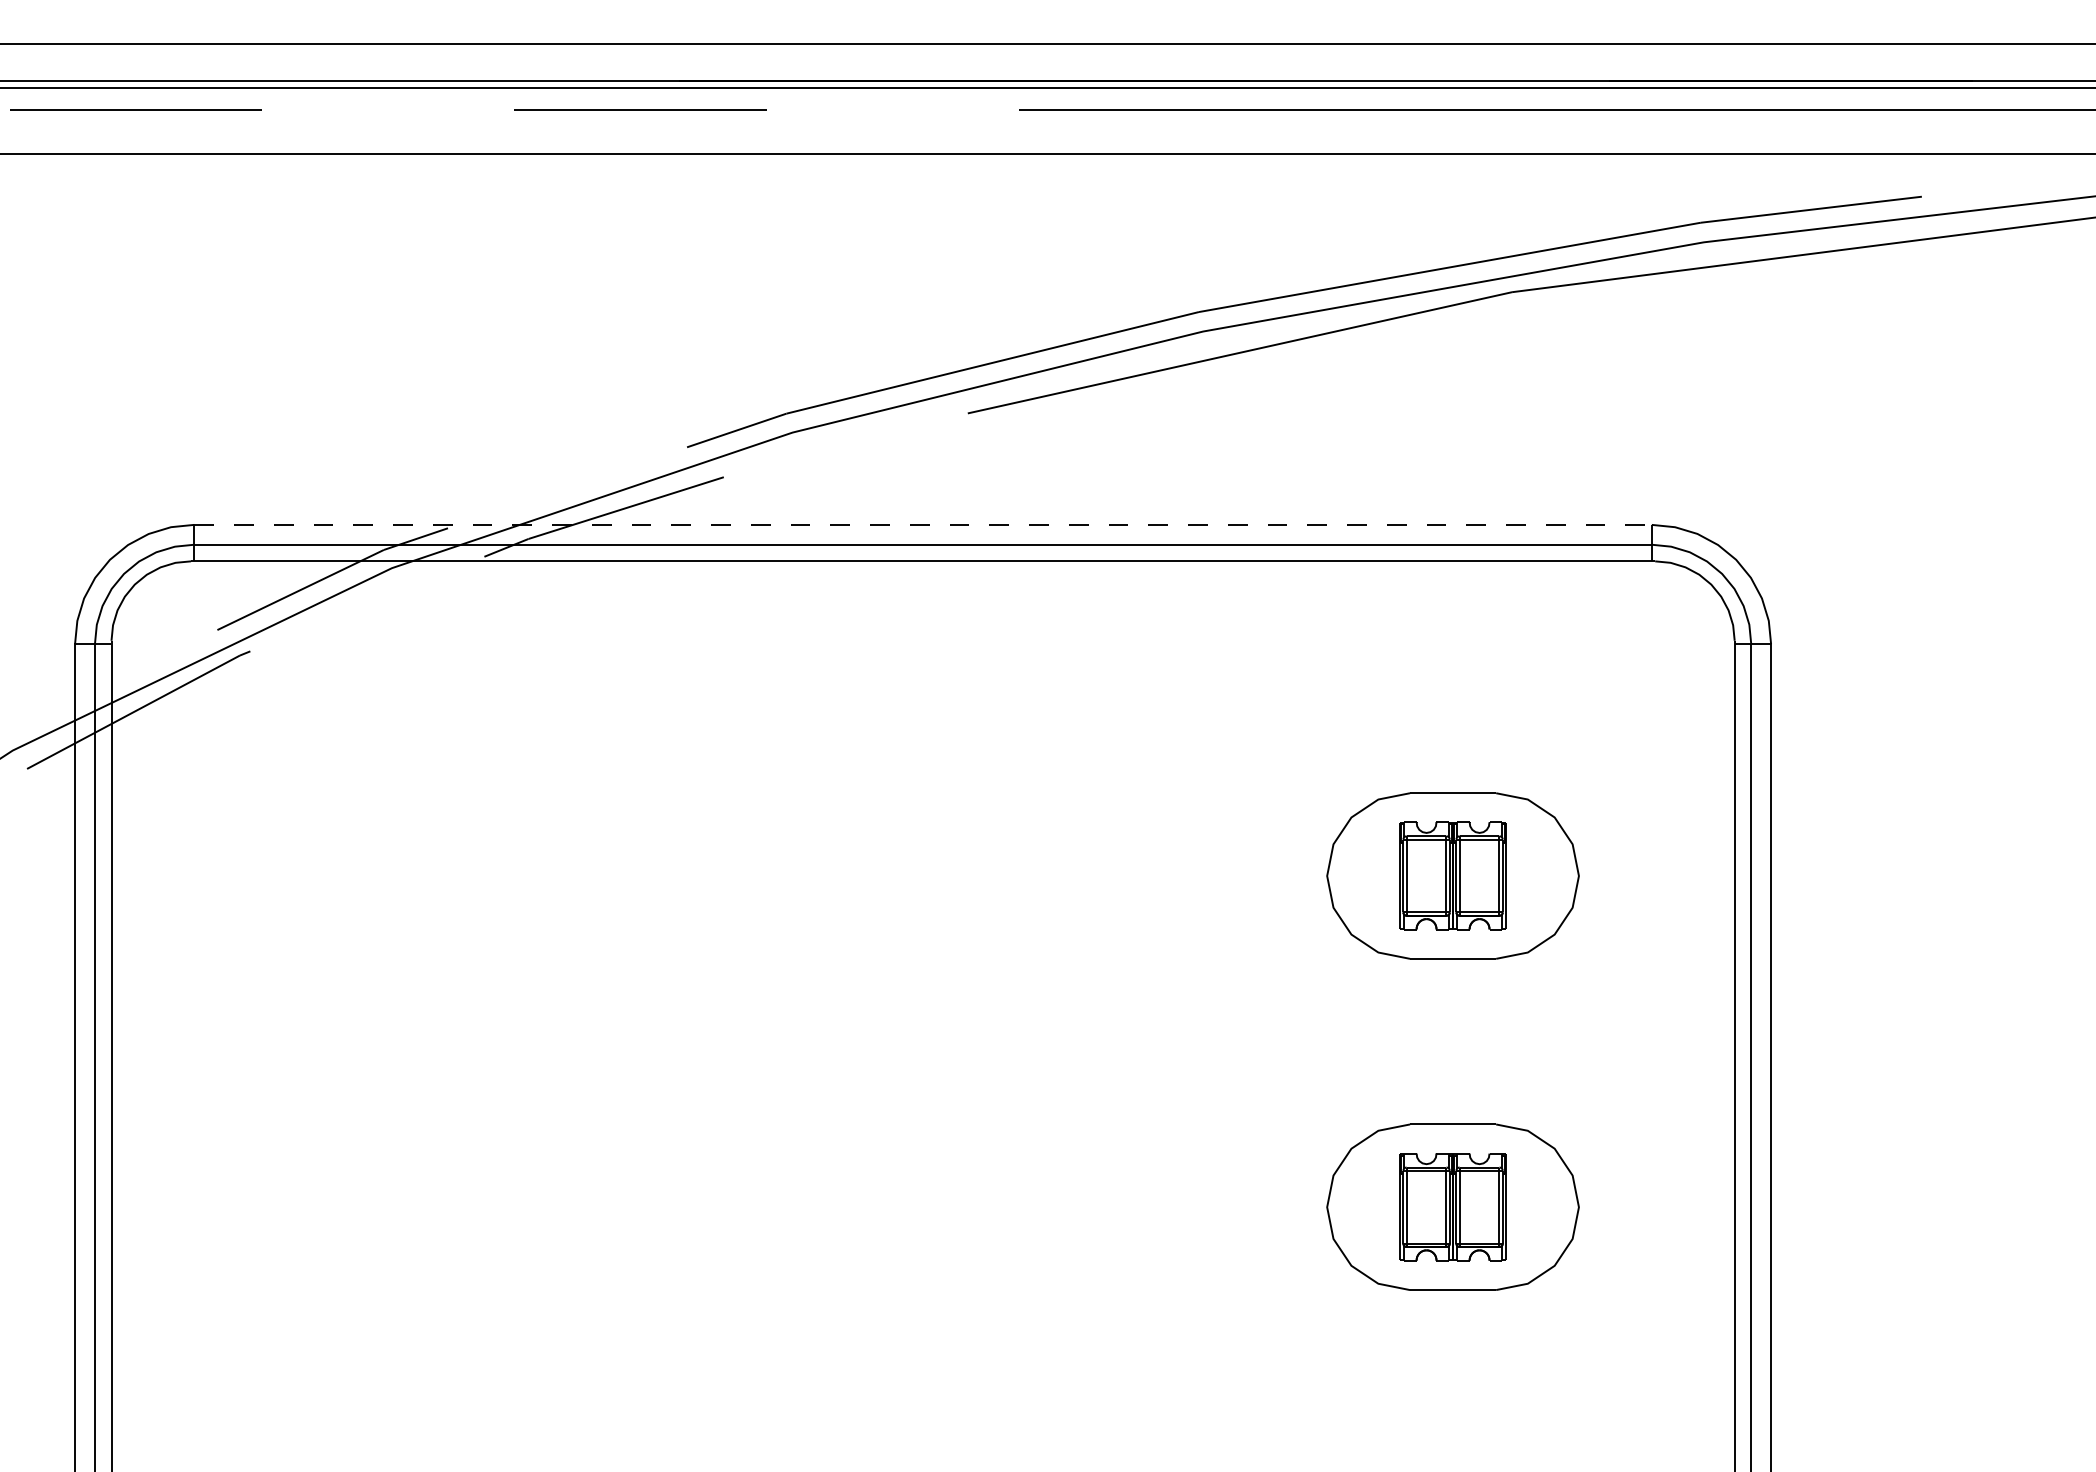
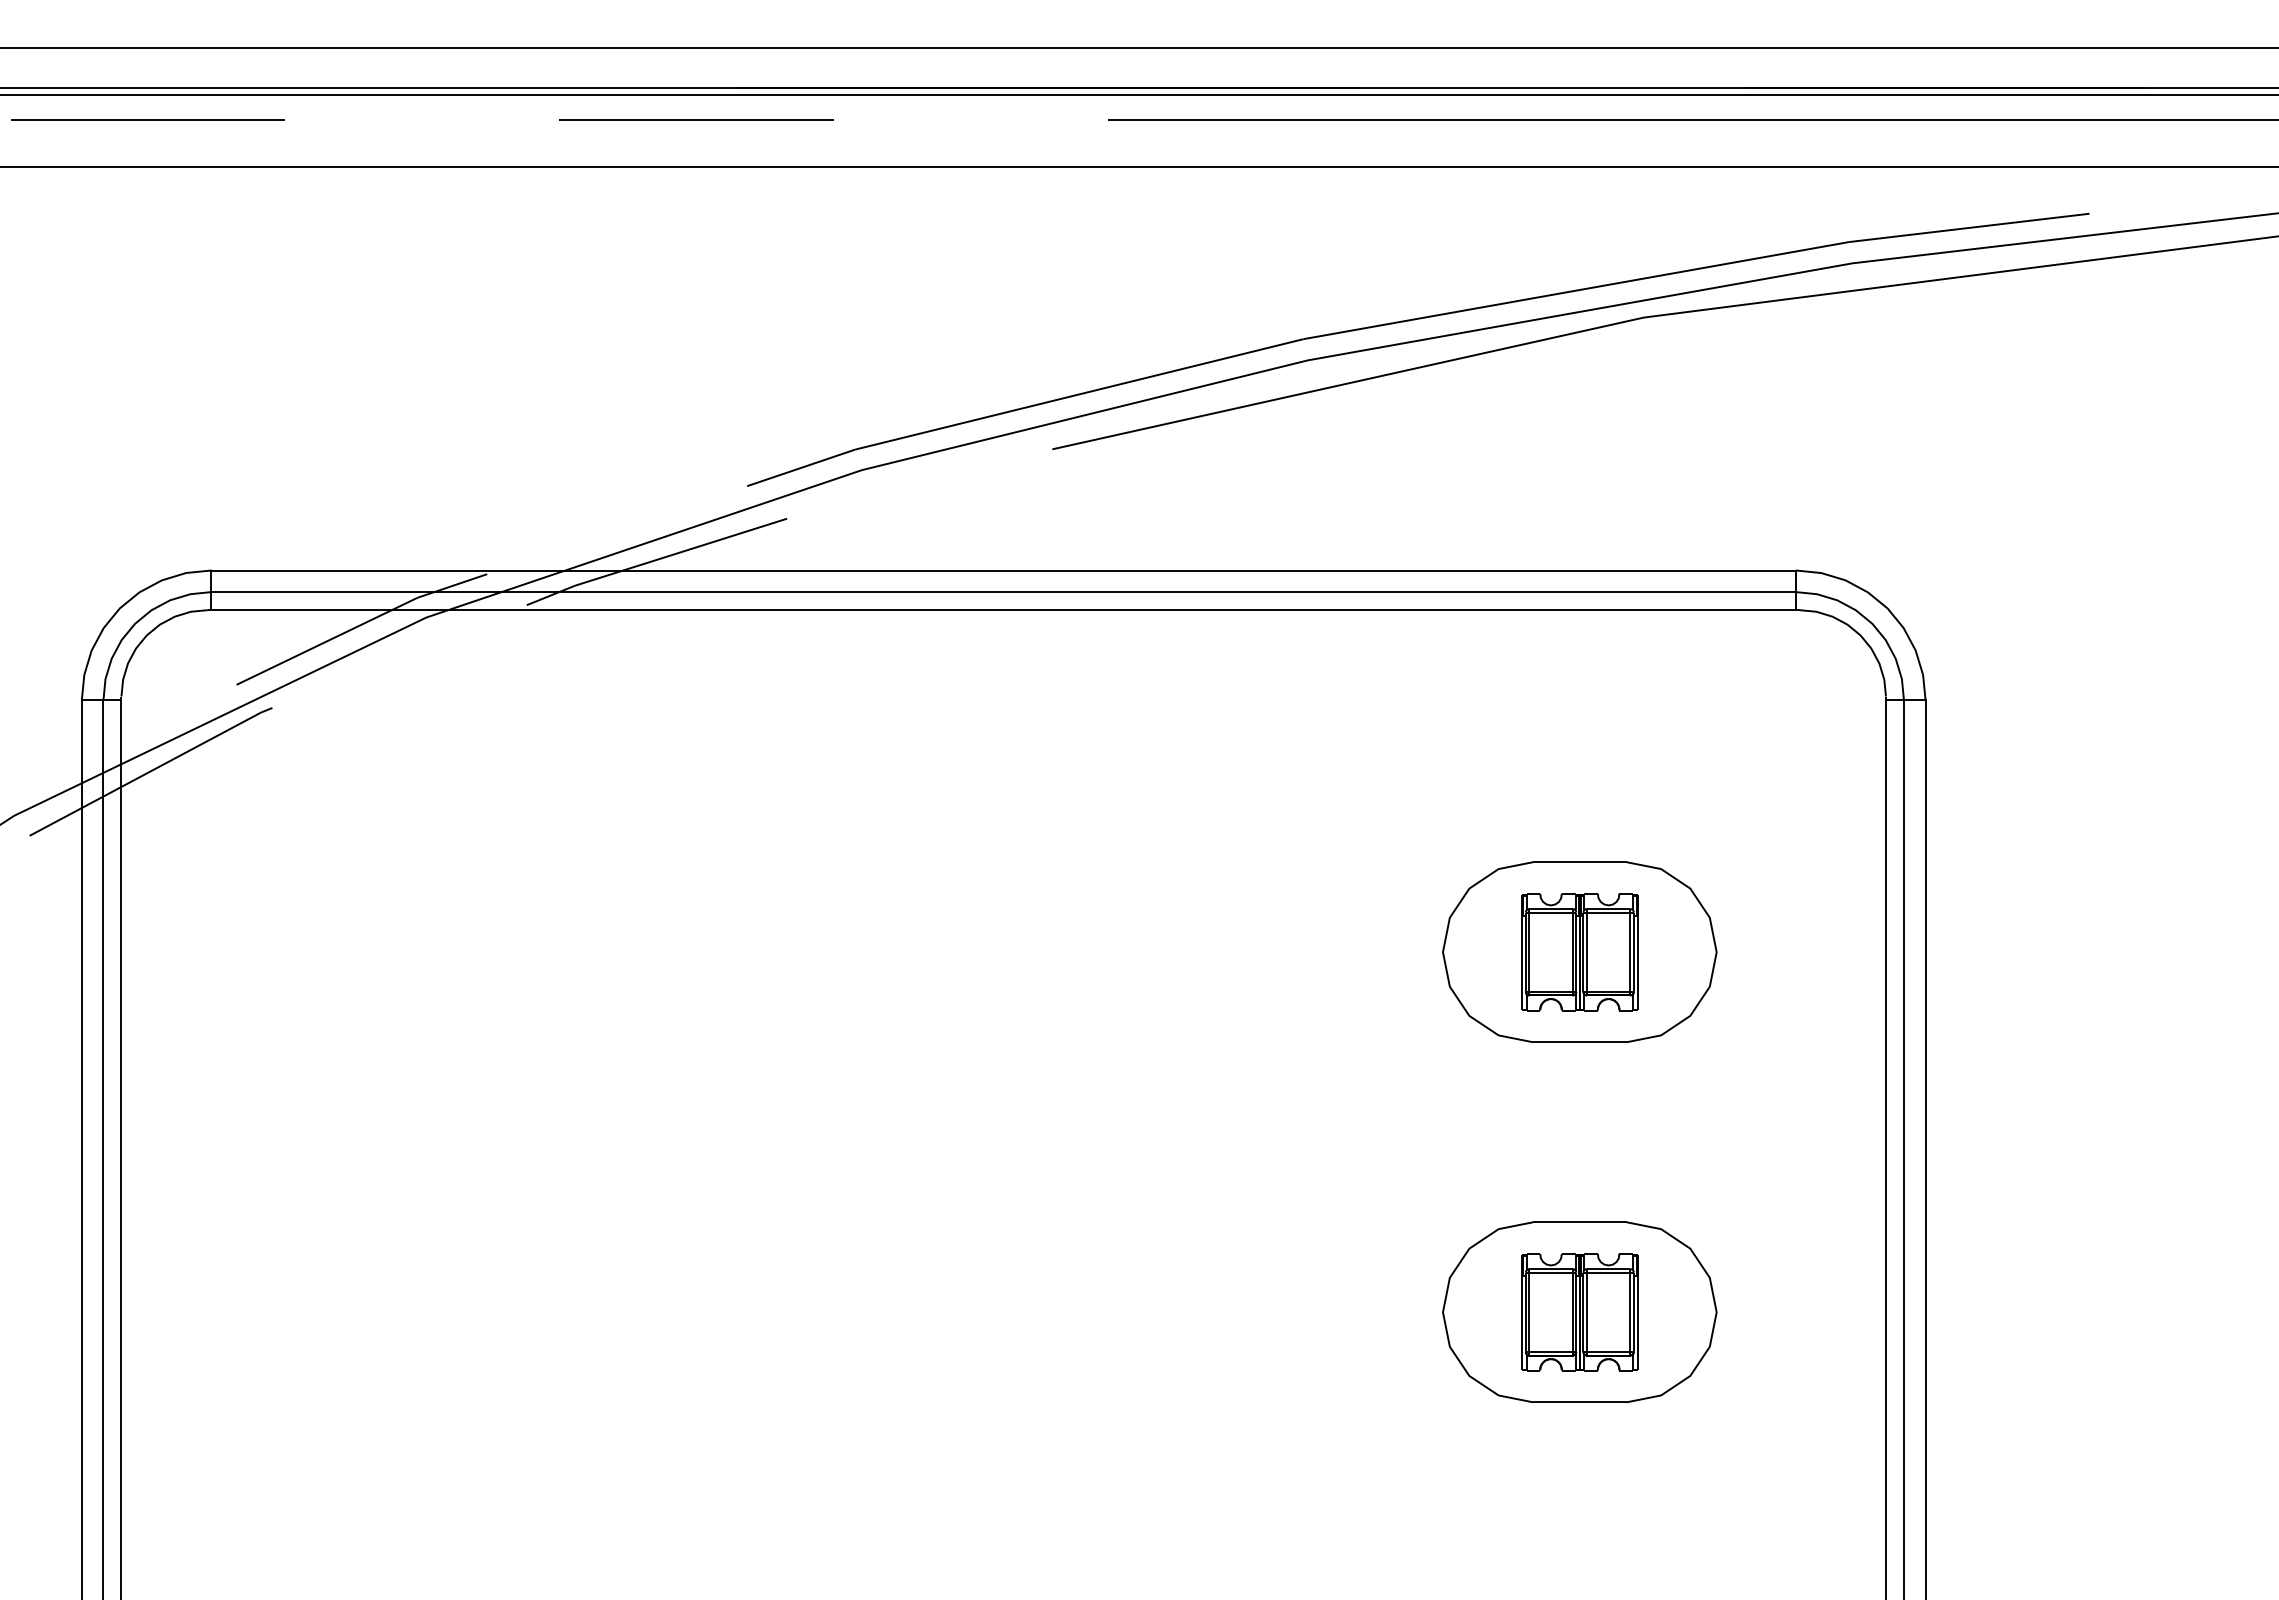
line: (923, 524) -> (1004, 570), dashed -> solid

